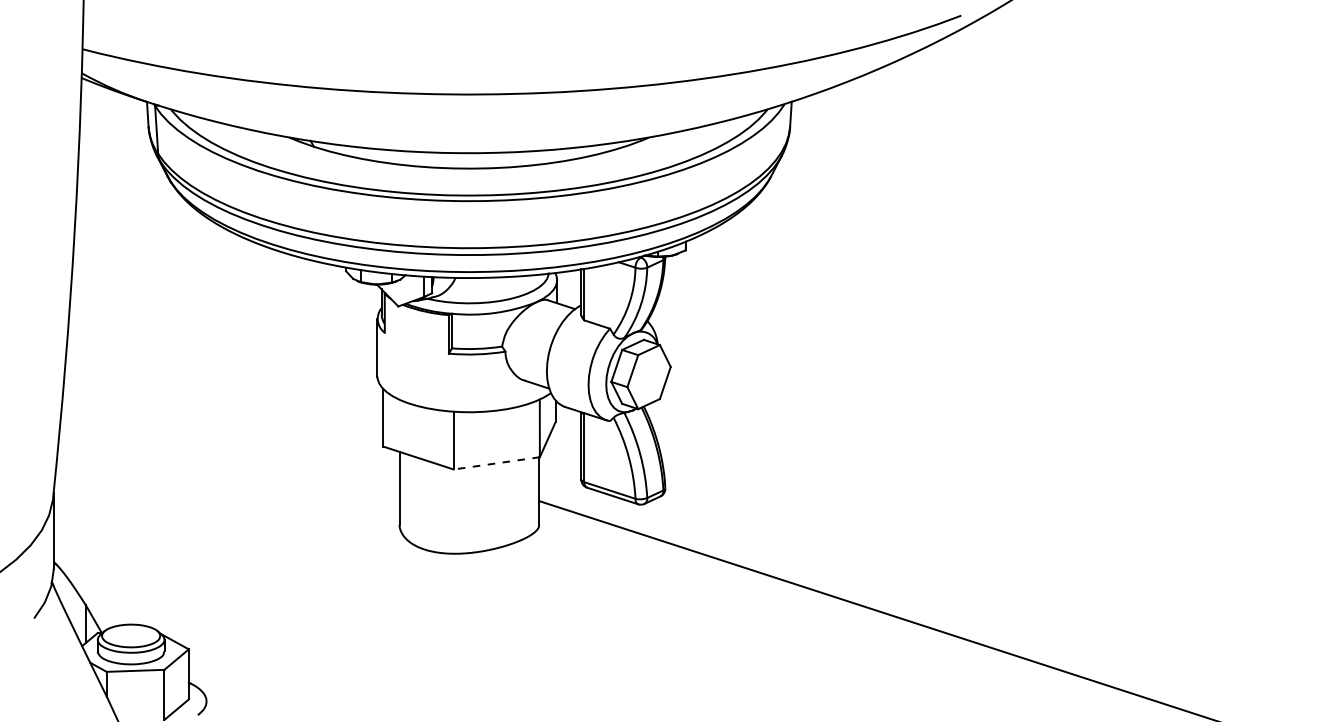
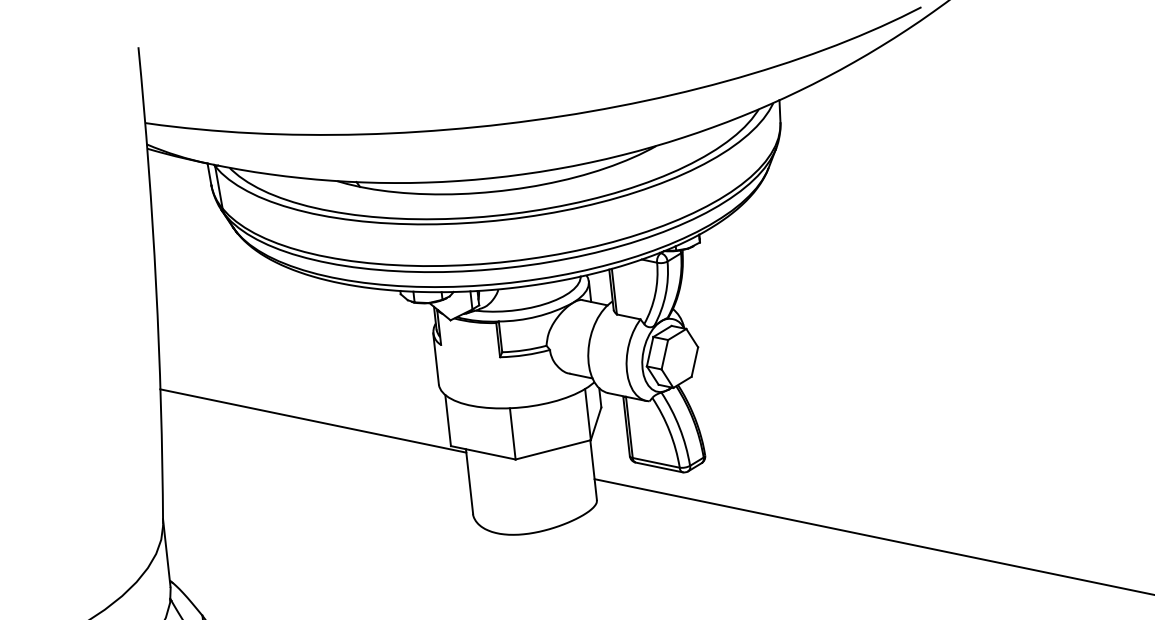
line: (232, 401) -> (312, 420), added
line: (496, 463) -> (552, 450), dashed -> solid

